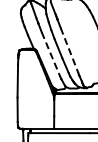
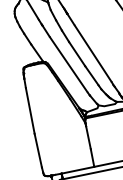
line: (69, 50) -> (93, 53), dashed -> solid
line: (51, 55) -> (69, 65), dashed -> solid

